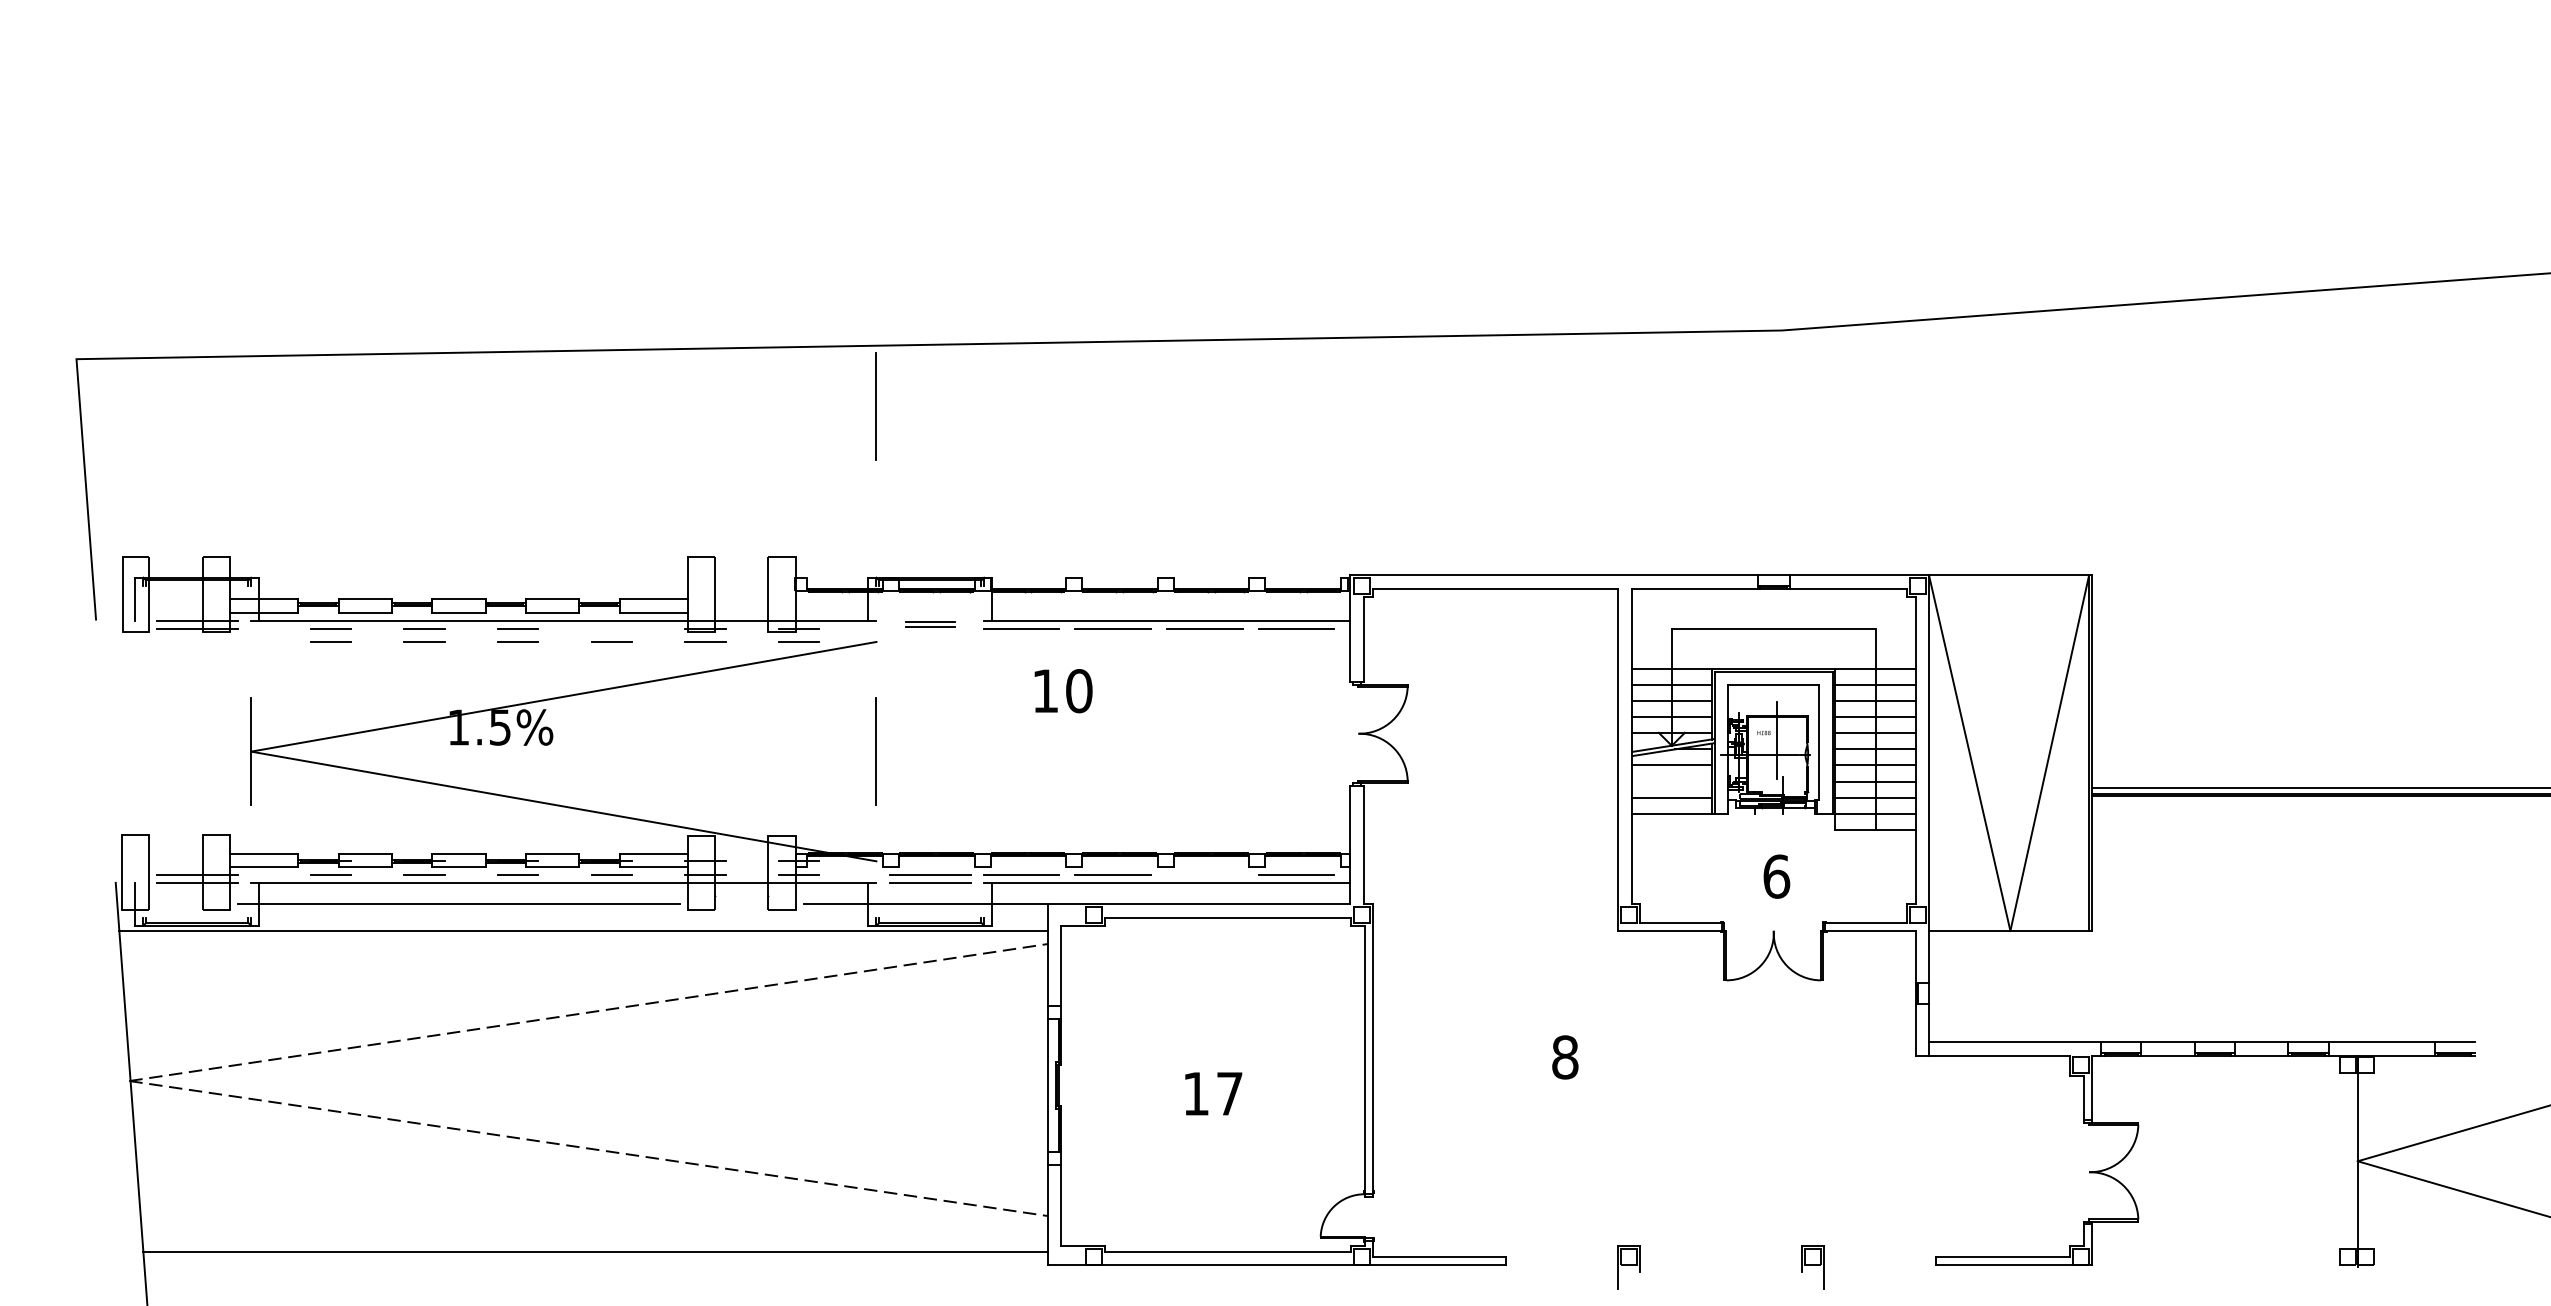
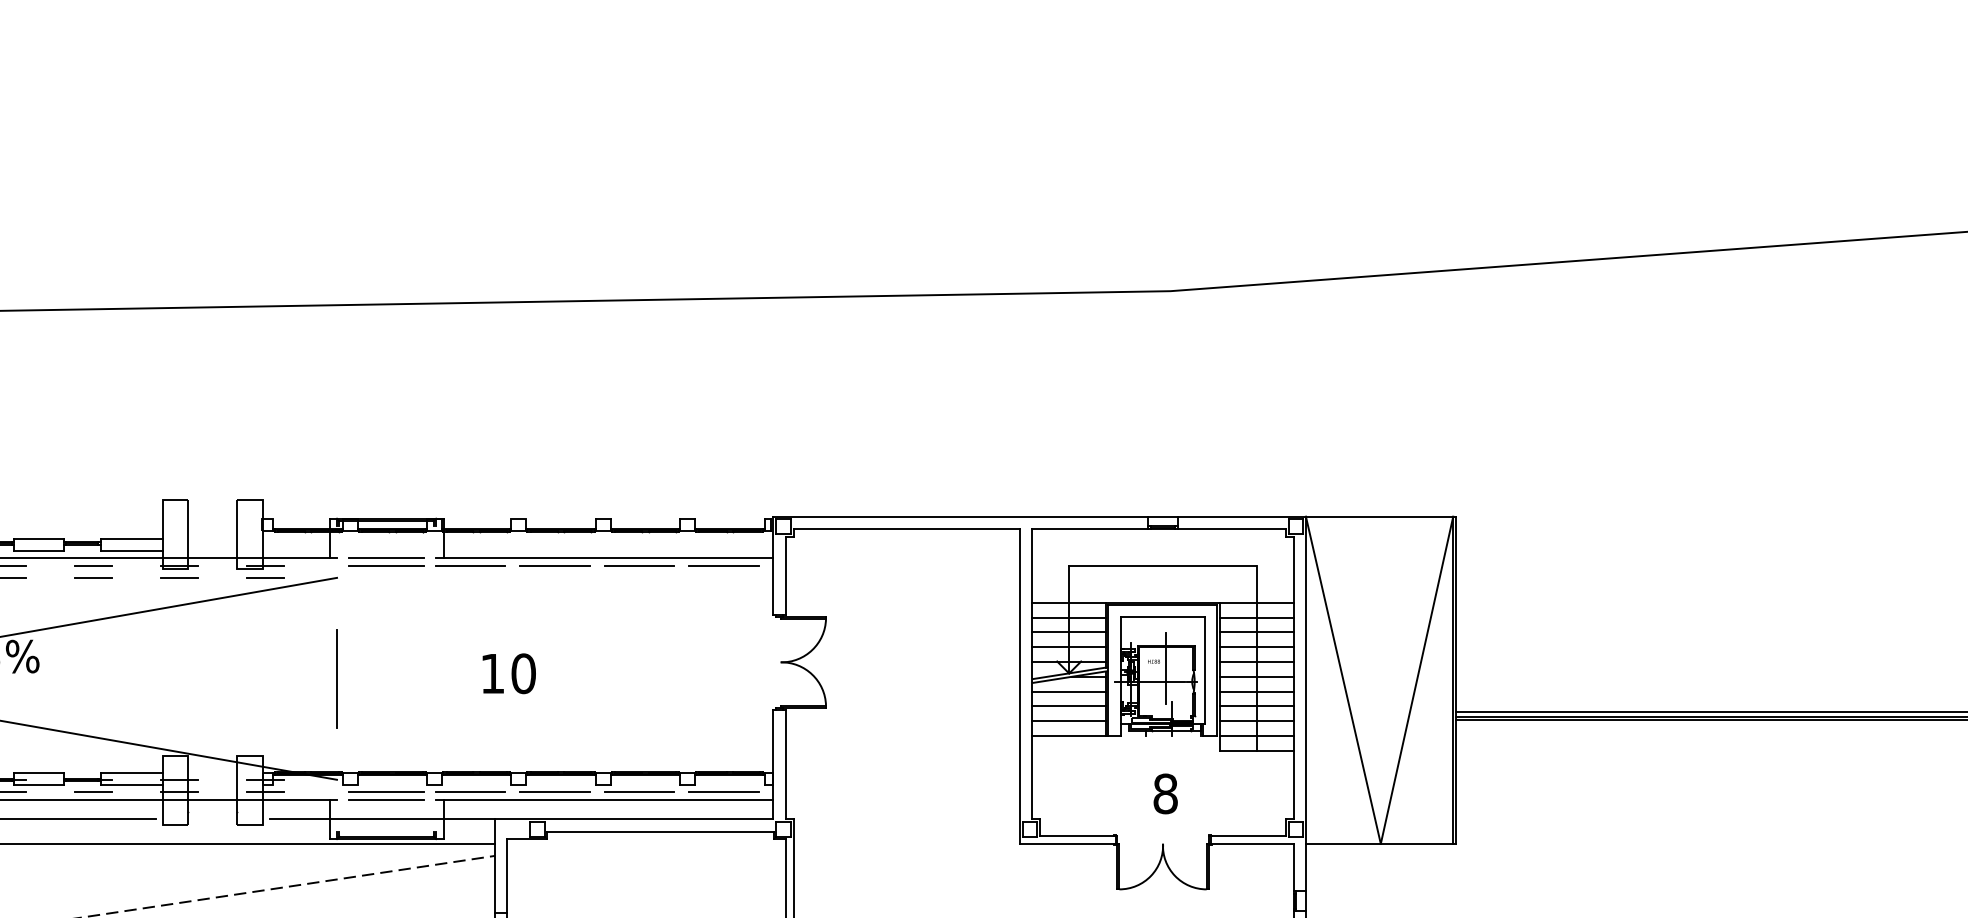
line: (875, 406) -> (336, 361), removed
part: (930, 624) -> (386, 561), size x1.67
line: (611, 628) -> (93, 565), added
text: (1063, 691) -> (509, 674), moved
line: (1671, 781) -> (1068, 706), added
line: (1204, 874) -> (638, 791), added
text: (1776, 876) -> (1165, 793), 6 -> 8

